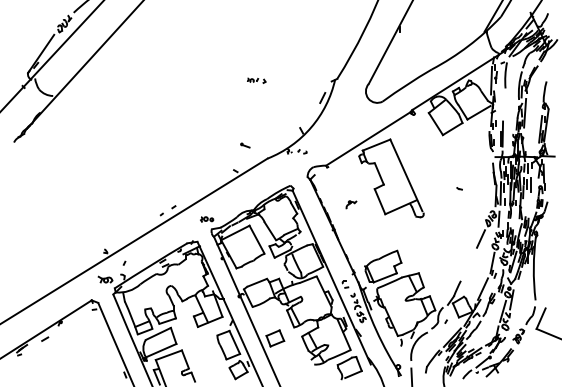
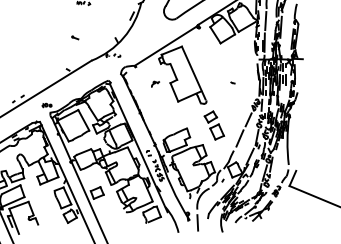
line: (504, 104) -> (265, 20), added
part: (245, 145) -> (75, 37), moved
part: (351, 204) -> (155, 84), moved
part: (434, 246) -> (214, 125), added
line: (469, 264) -> (240, 138), added

